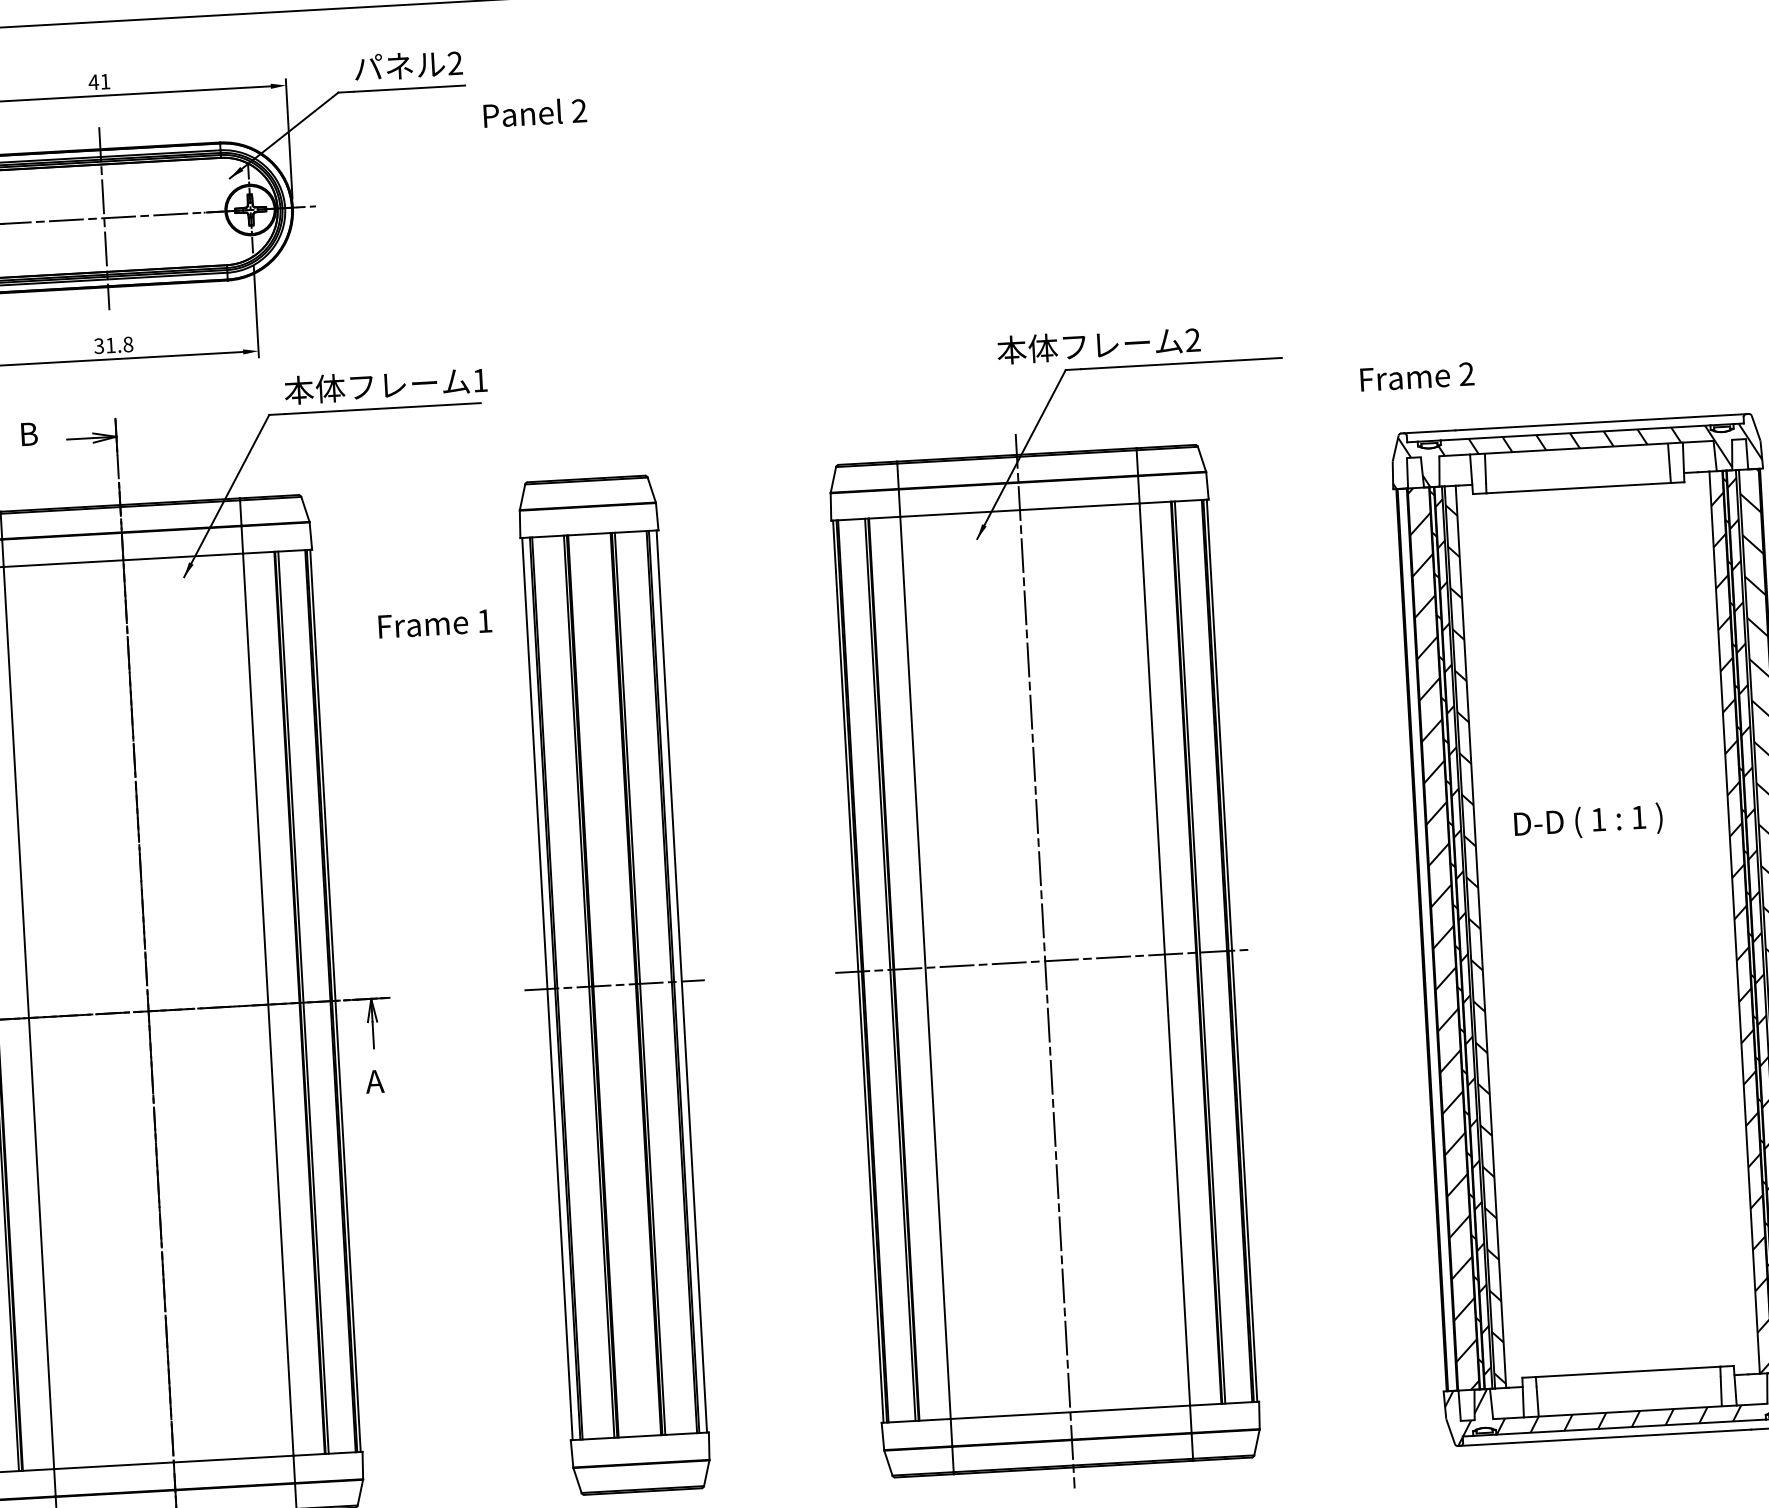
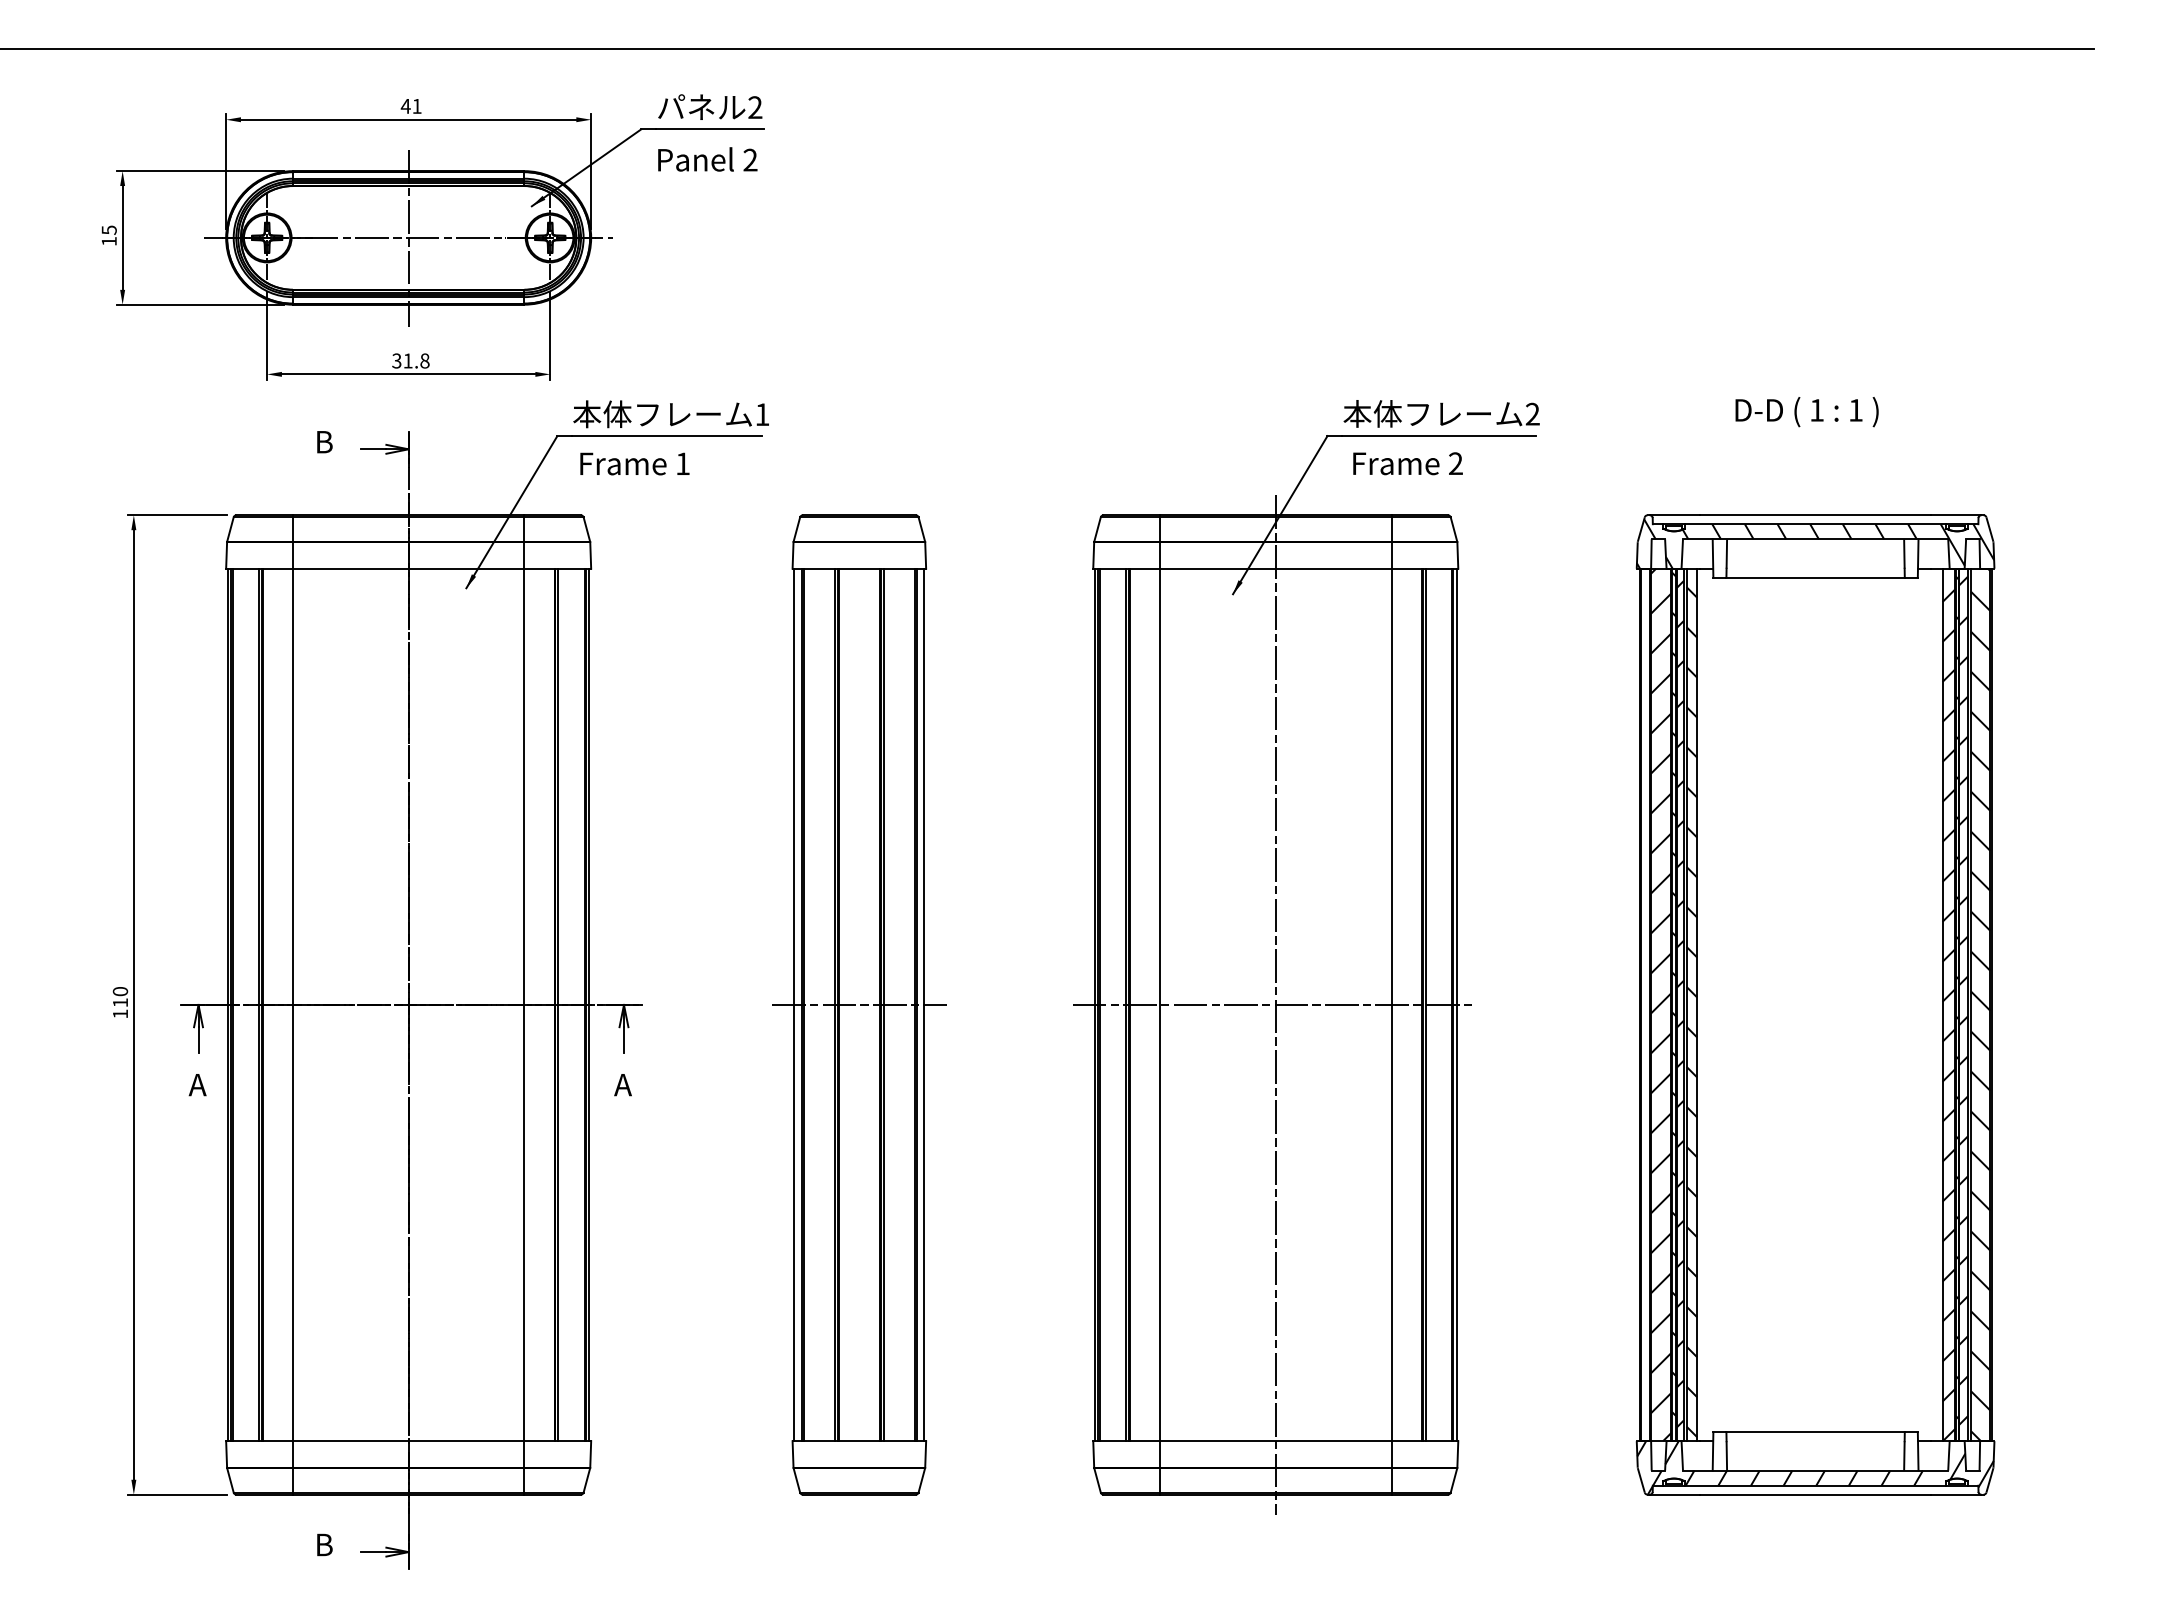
text: (534, 112) -> (707, 159), moved
text: (1098, 344) -> (1441, 413), moved
text: (1416, 376) -> (1407, 463), moved
text: (434, 623) -> (634, 463), moved
text: (1587, 822) -> (1806, 412), moved

